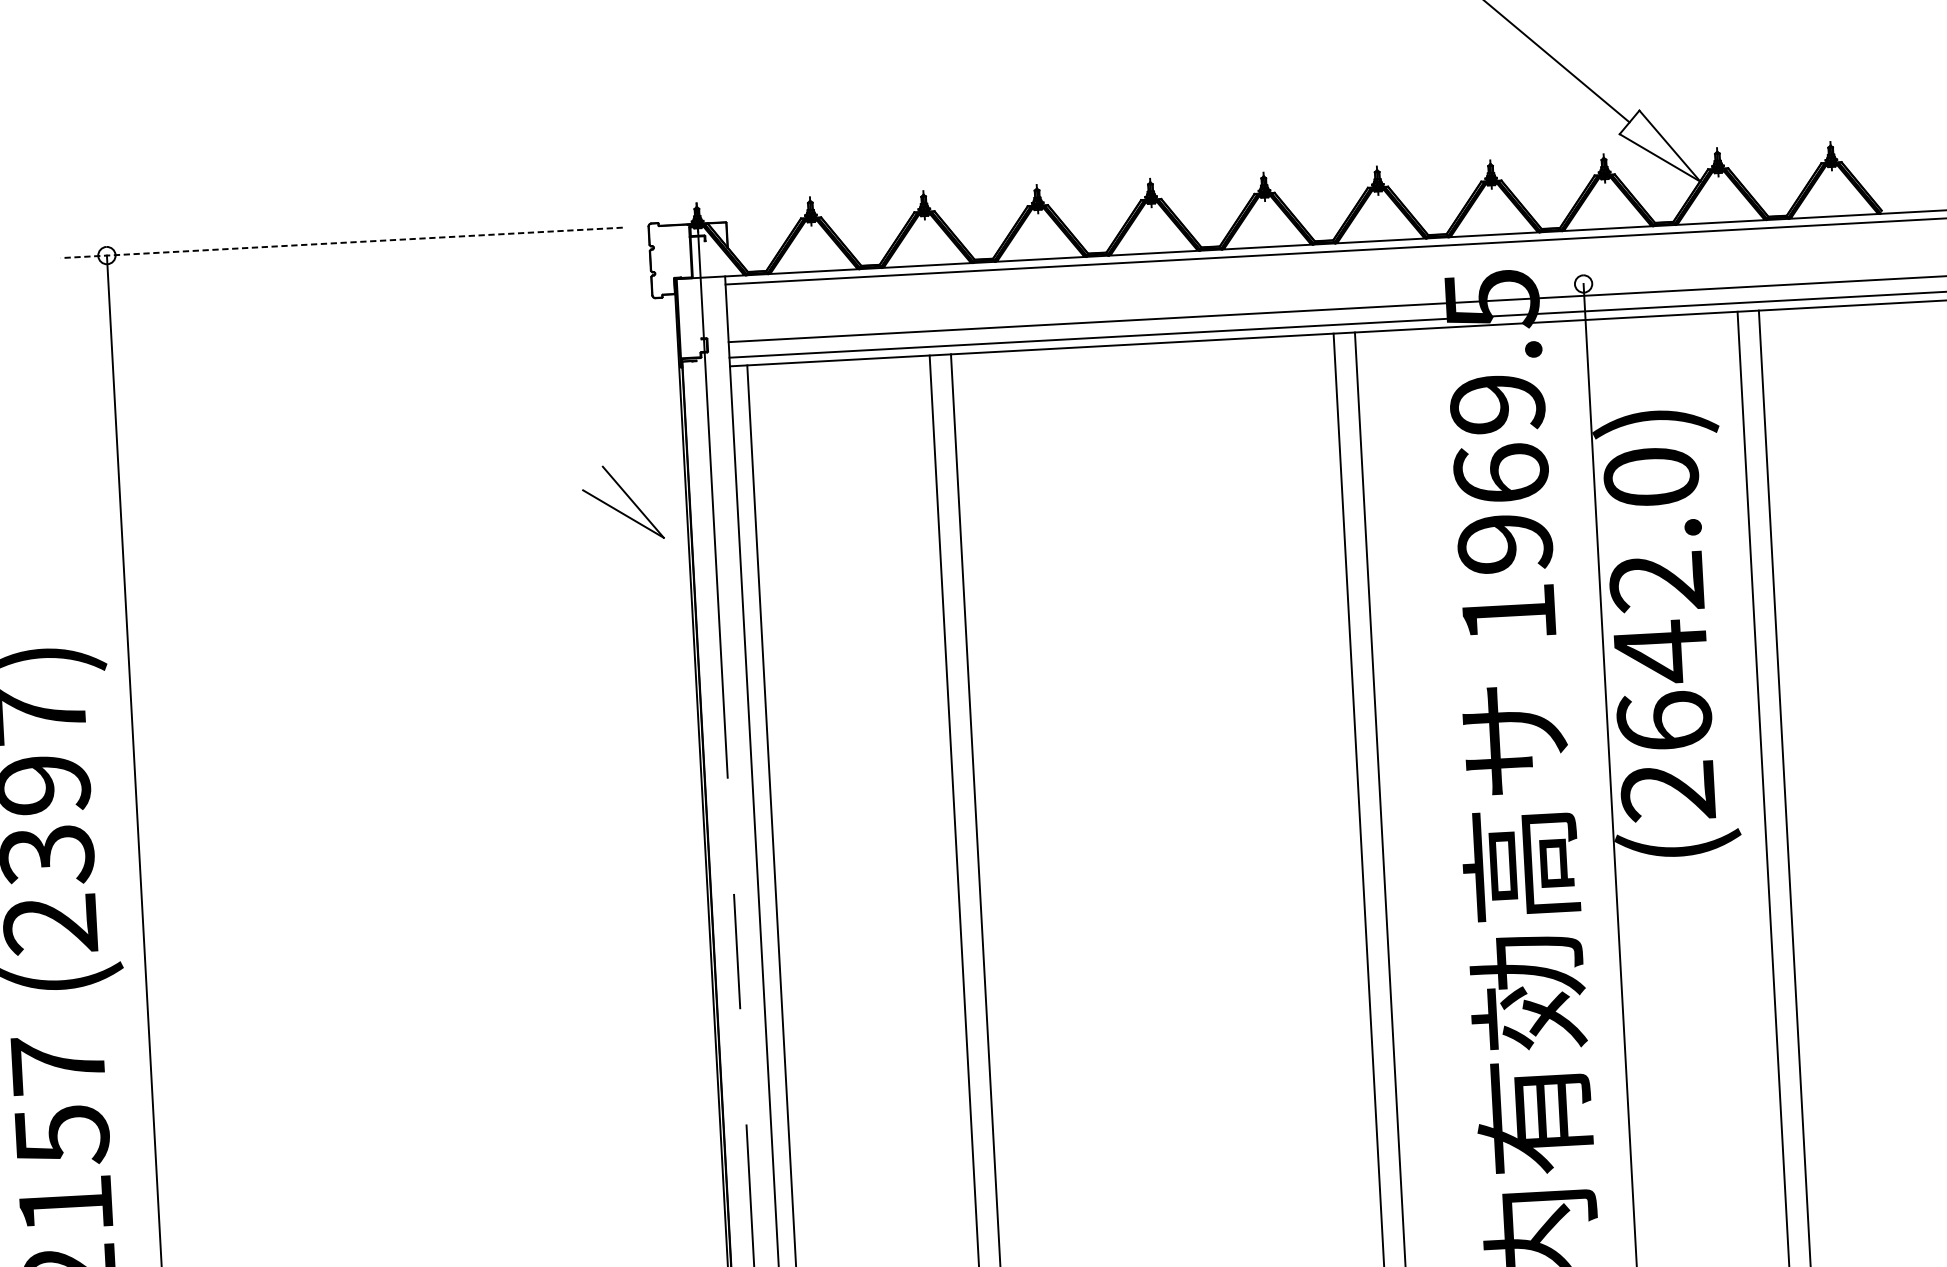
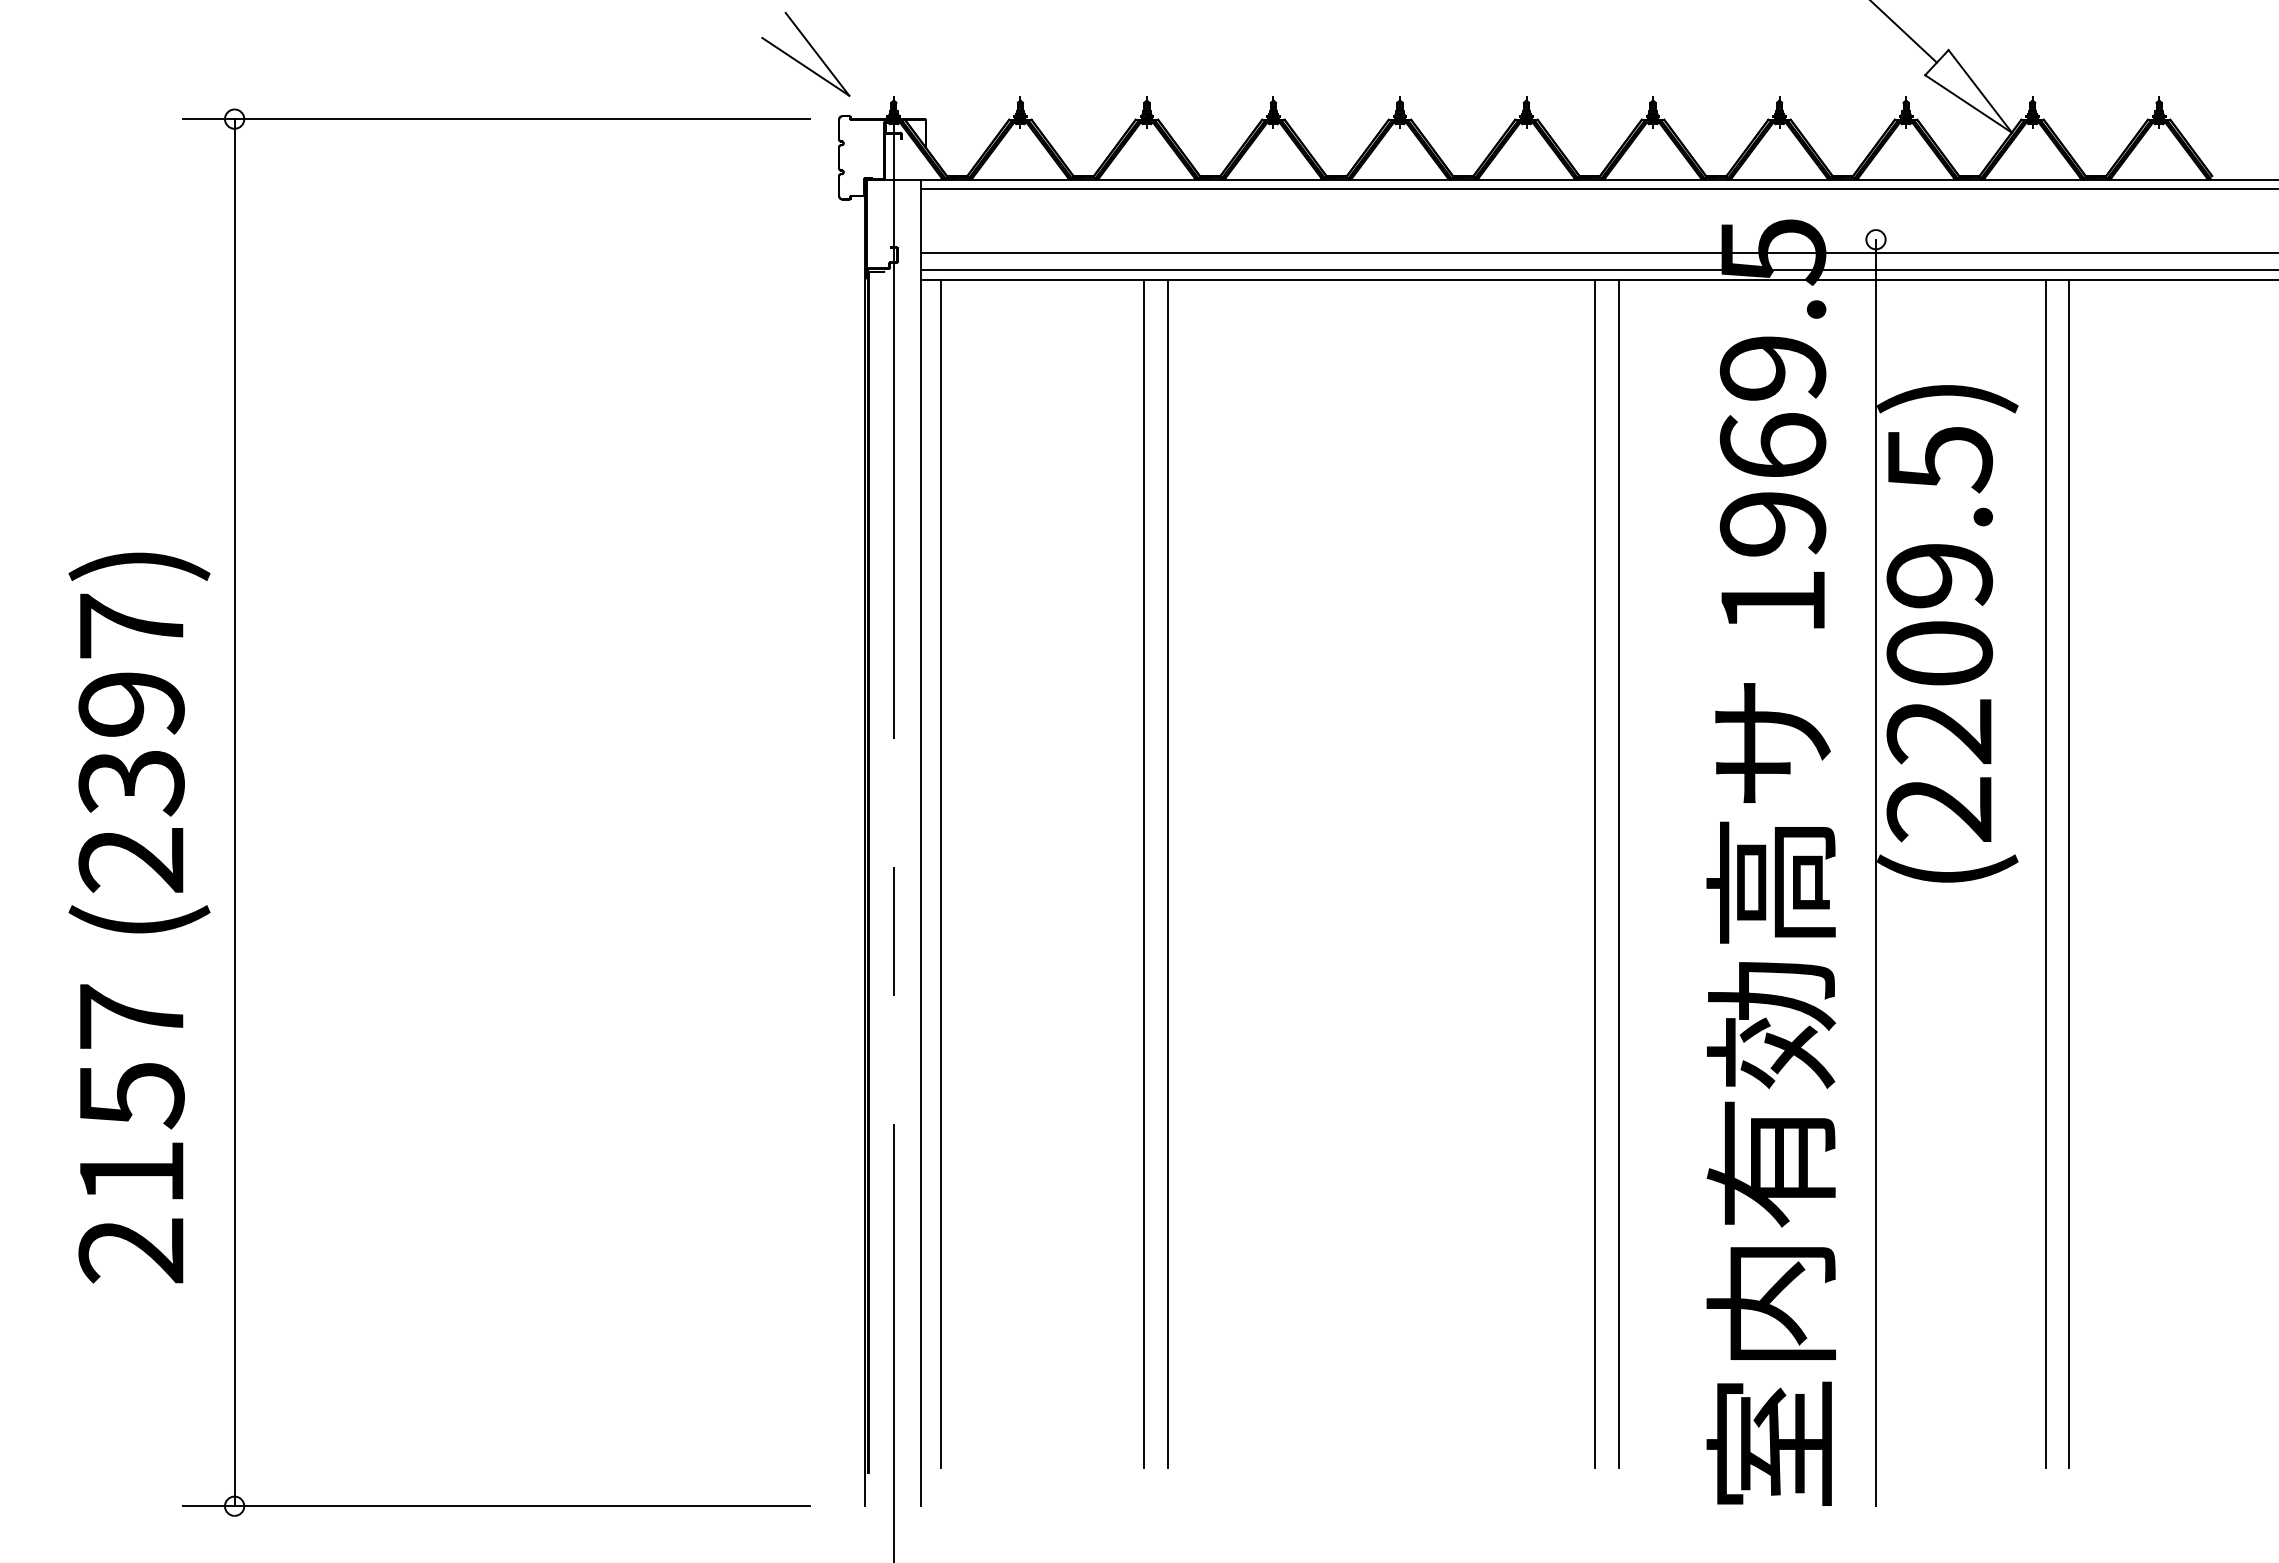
line: (341, 243) -> (496, 119), dashed -> solid
part: (627, 497) -> (811, 48), moved
text: (1657, 599) -> (1939, 595), (2642.0) -> (2209.5)

